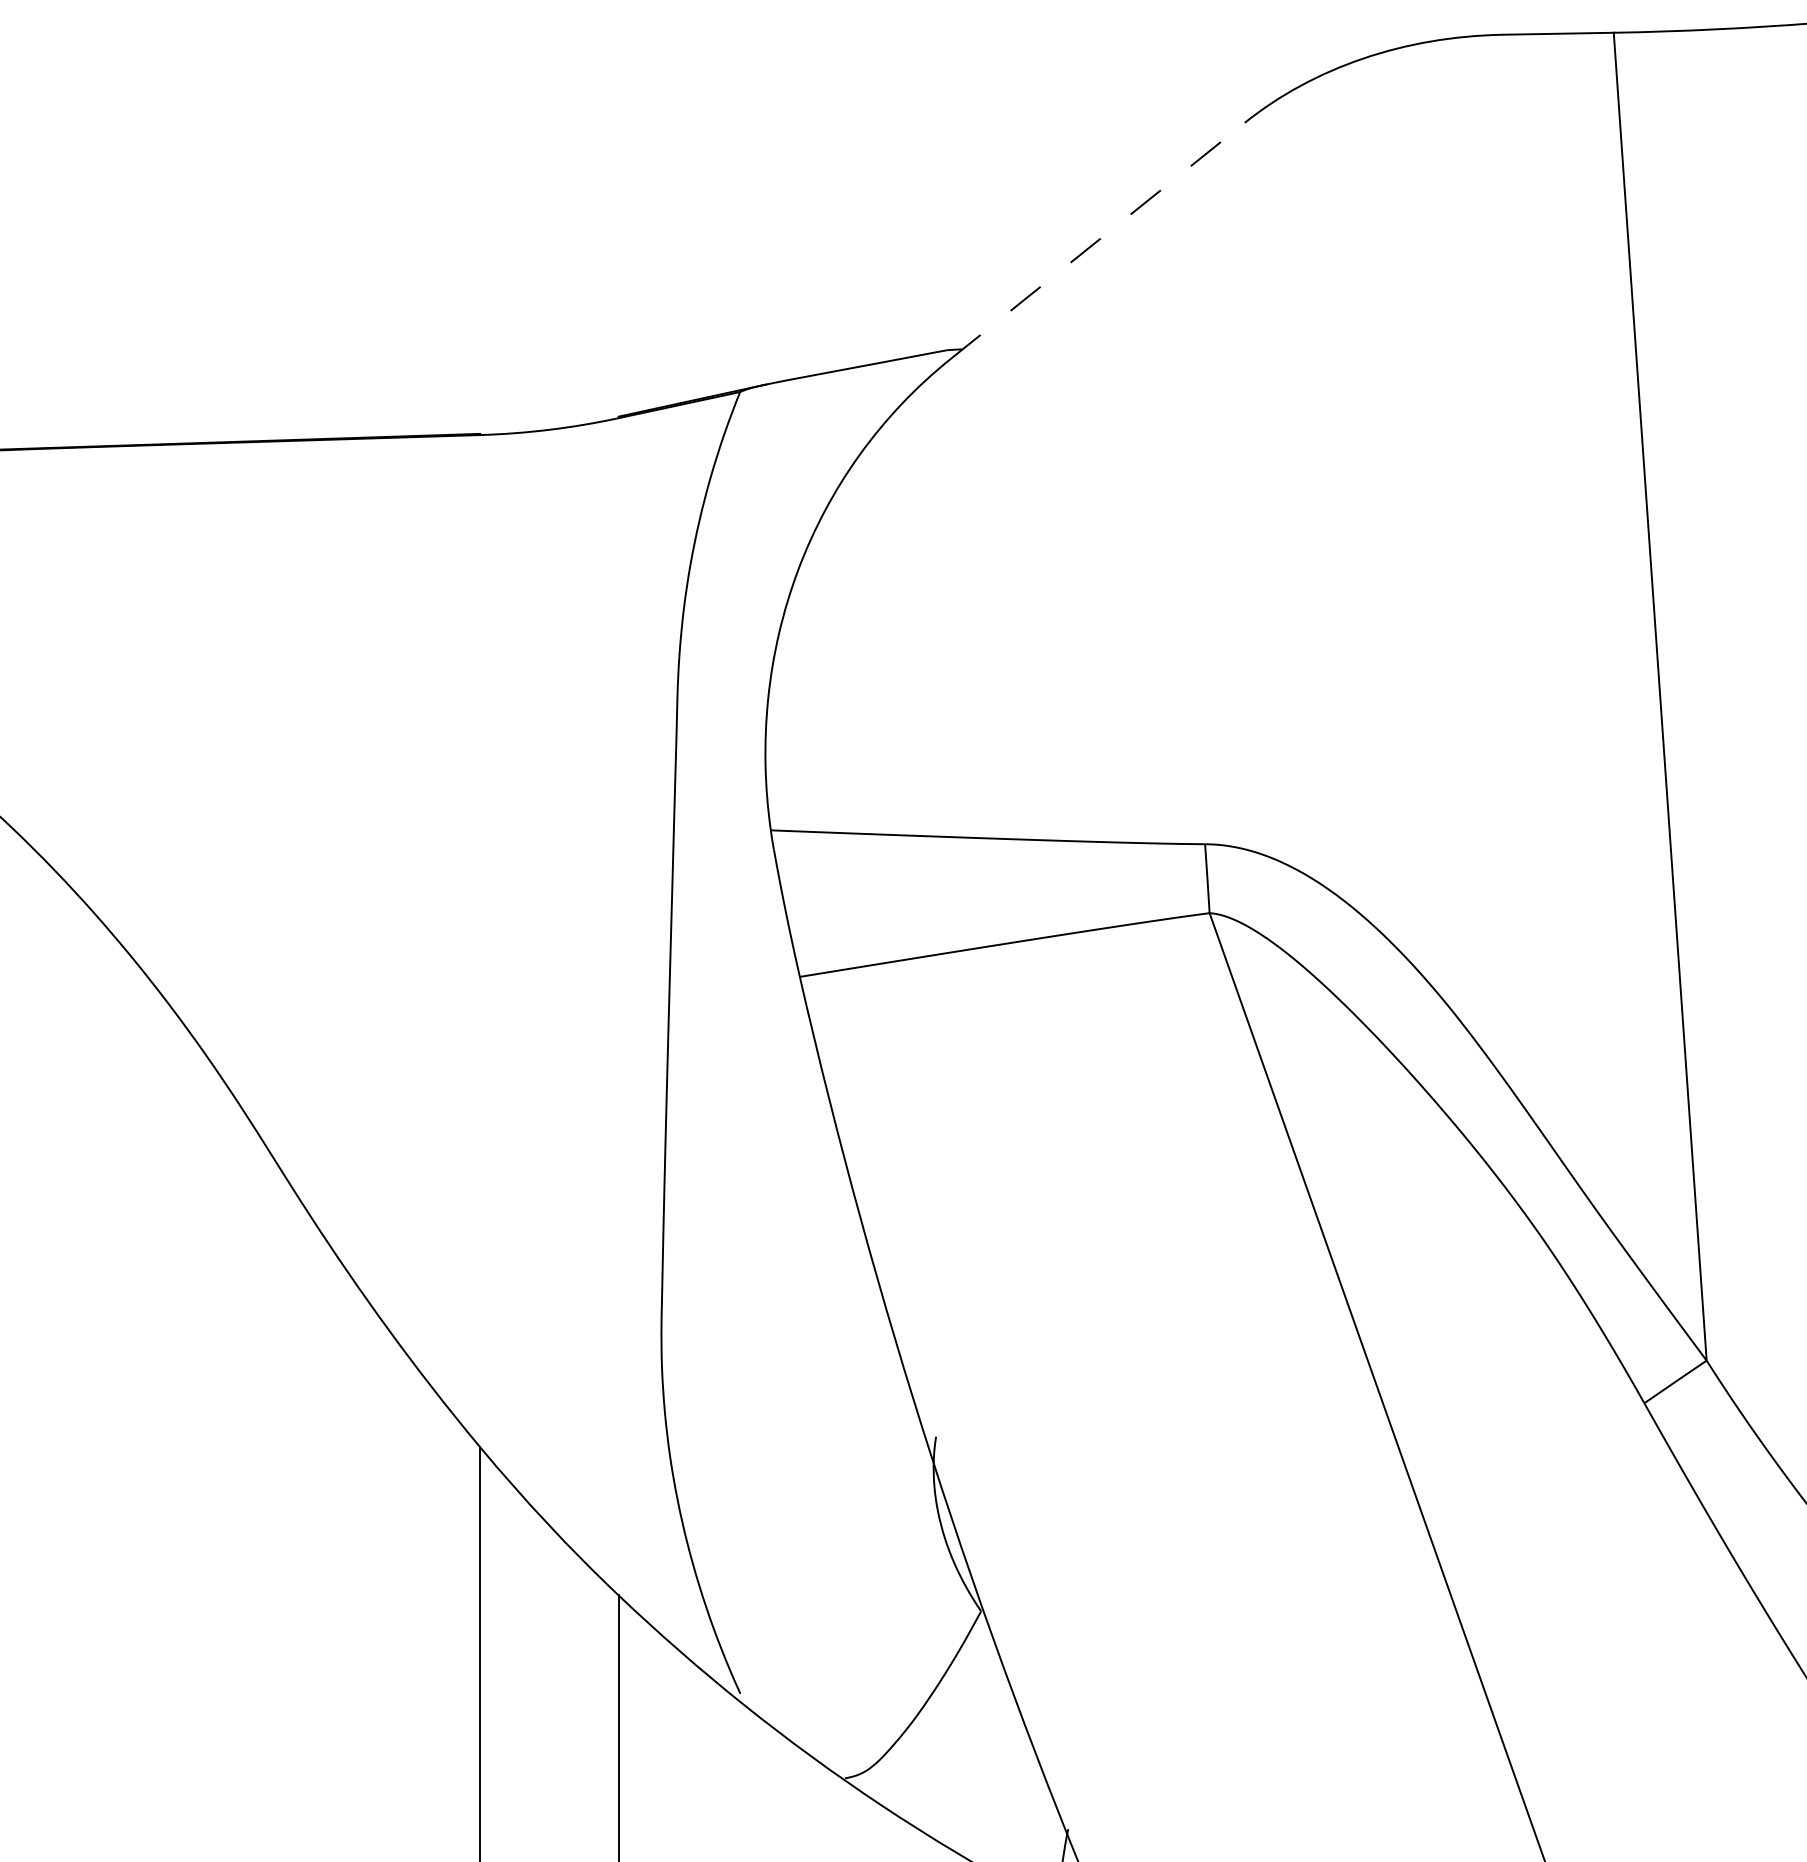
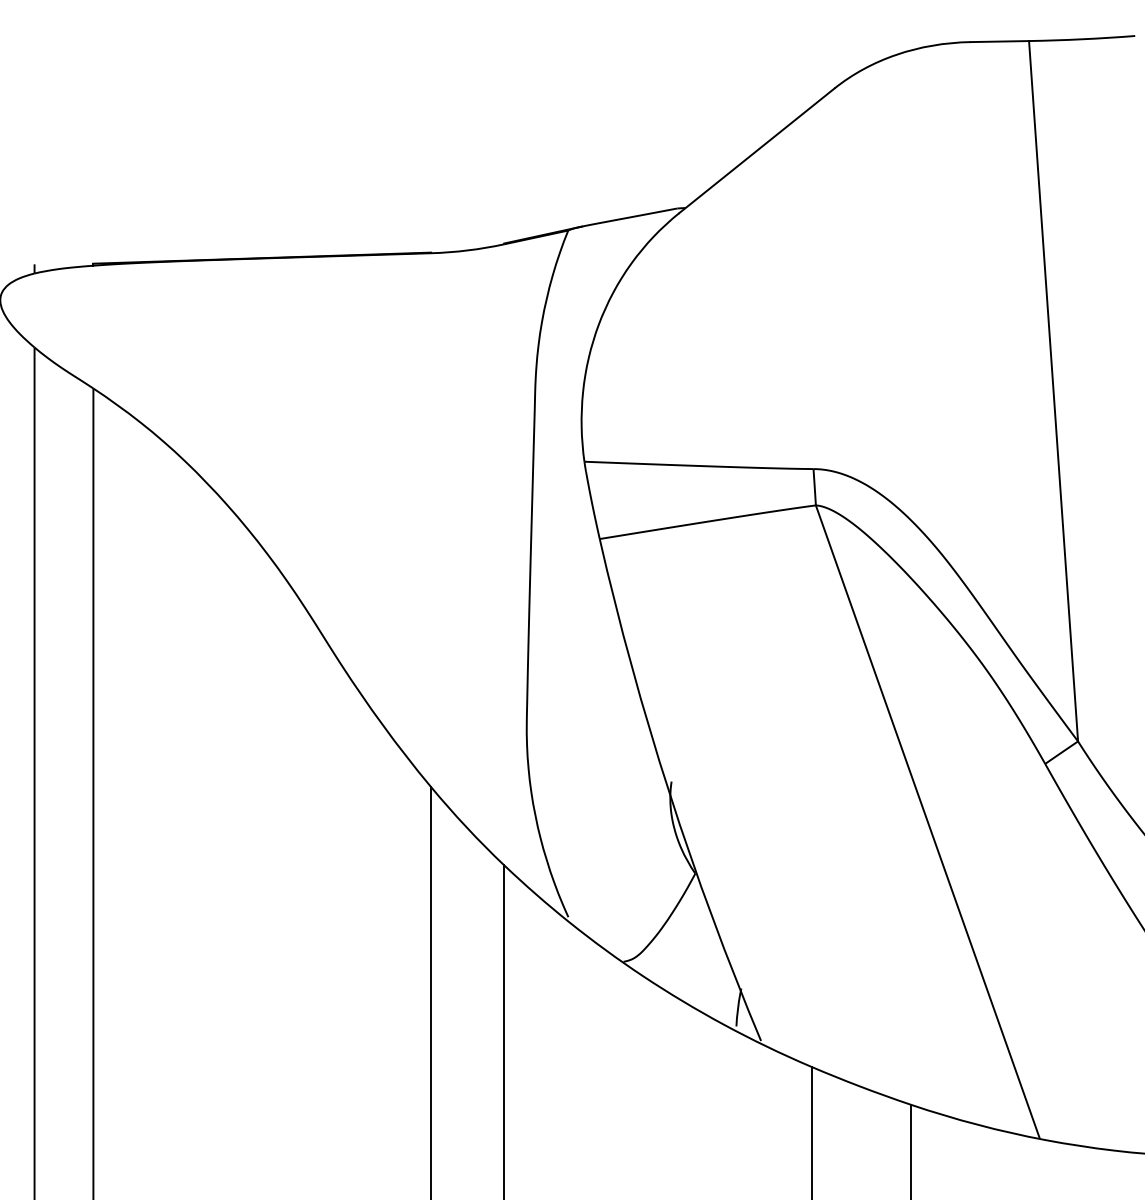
line: (1097, 240) -> (756, 150), dashed -> solid

